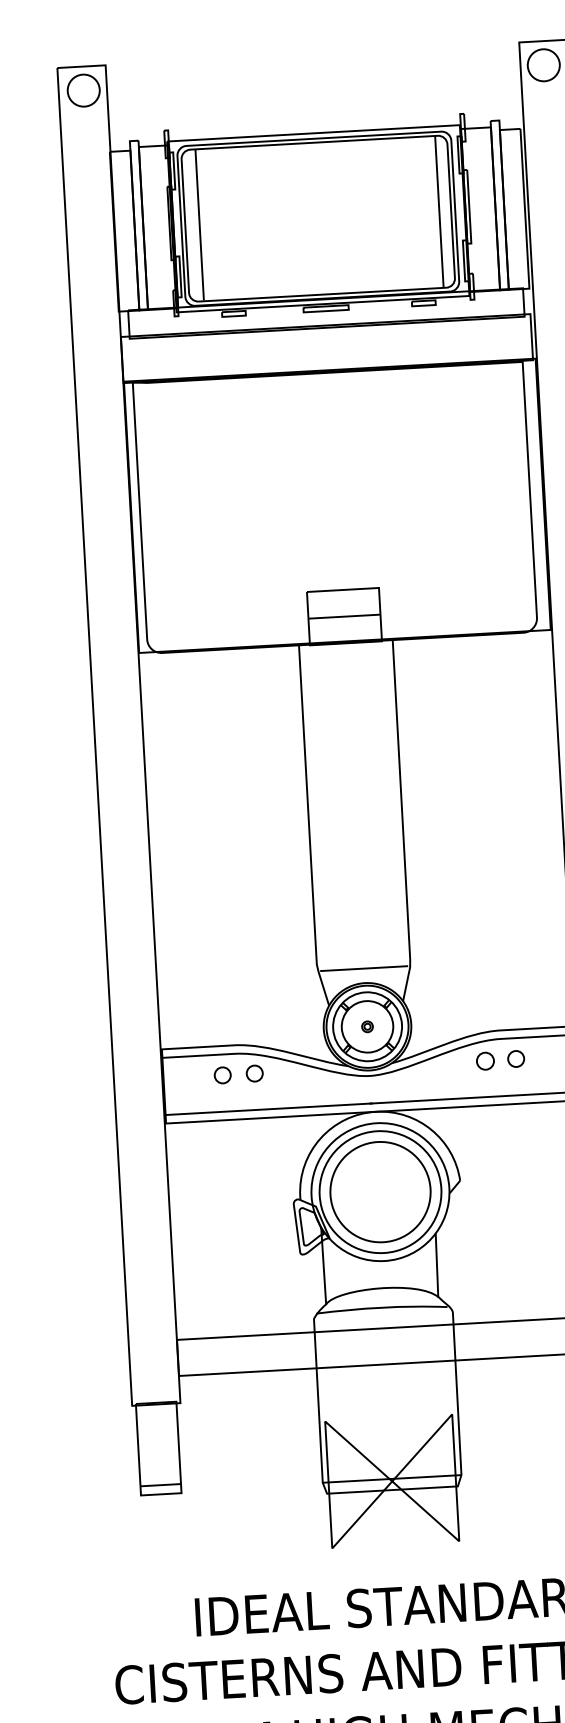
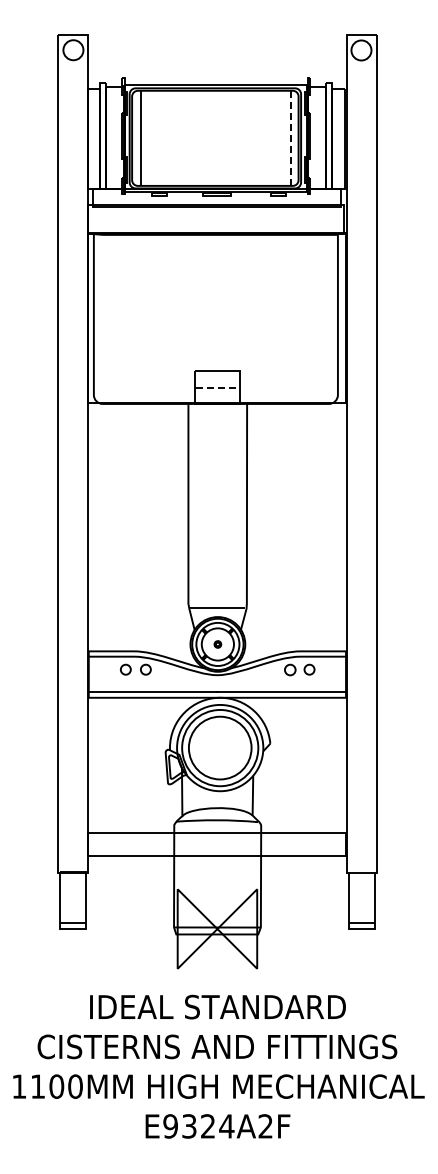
line: (439, 212) -> (291, 138), solid -> dashed
line: (345, 616) -> (218, 387), solid -> dashed

